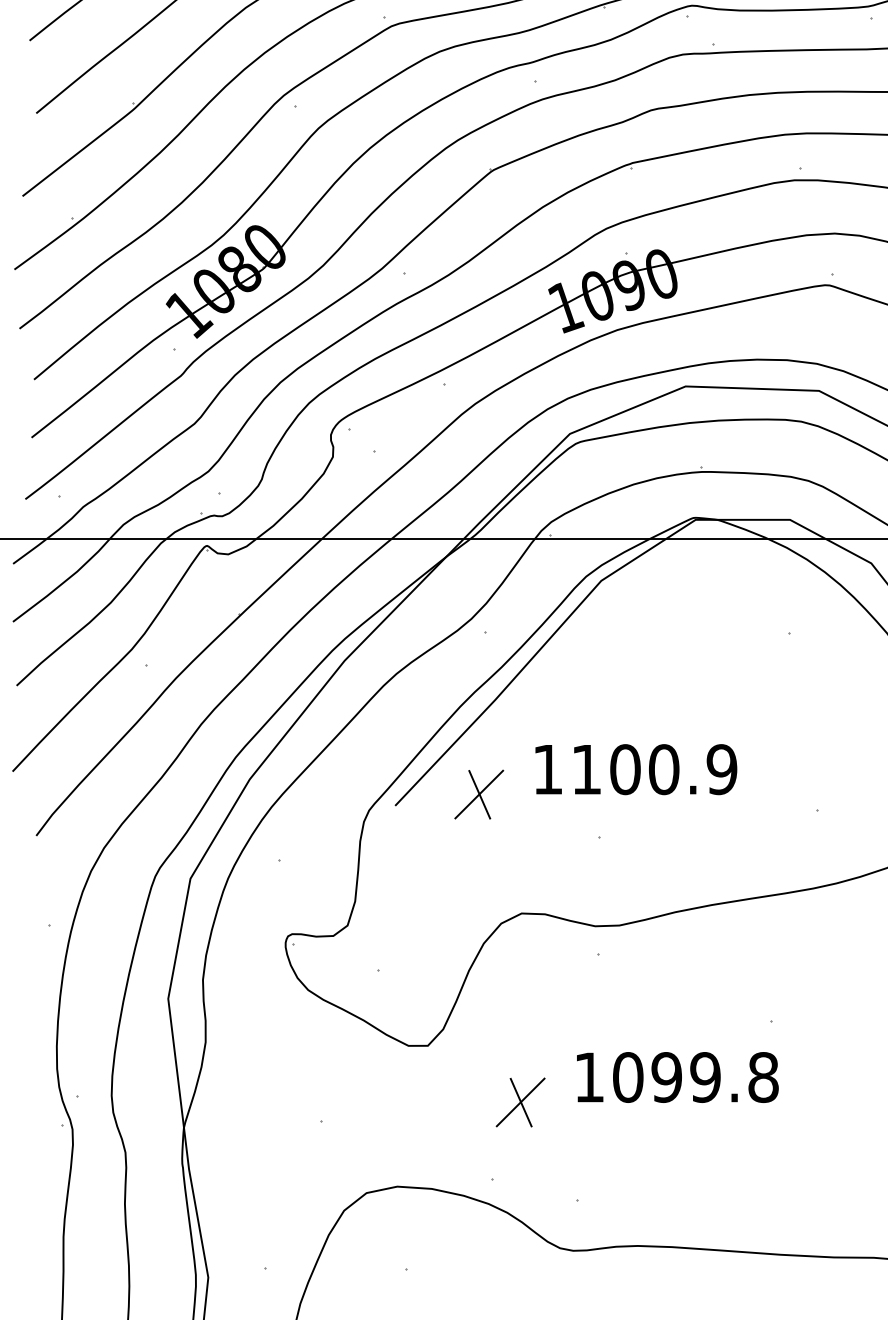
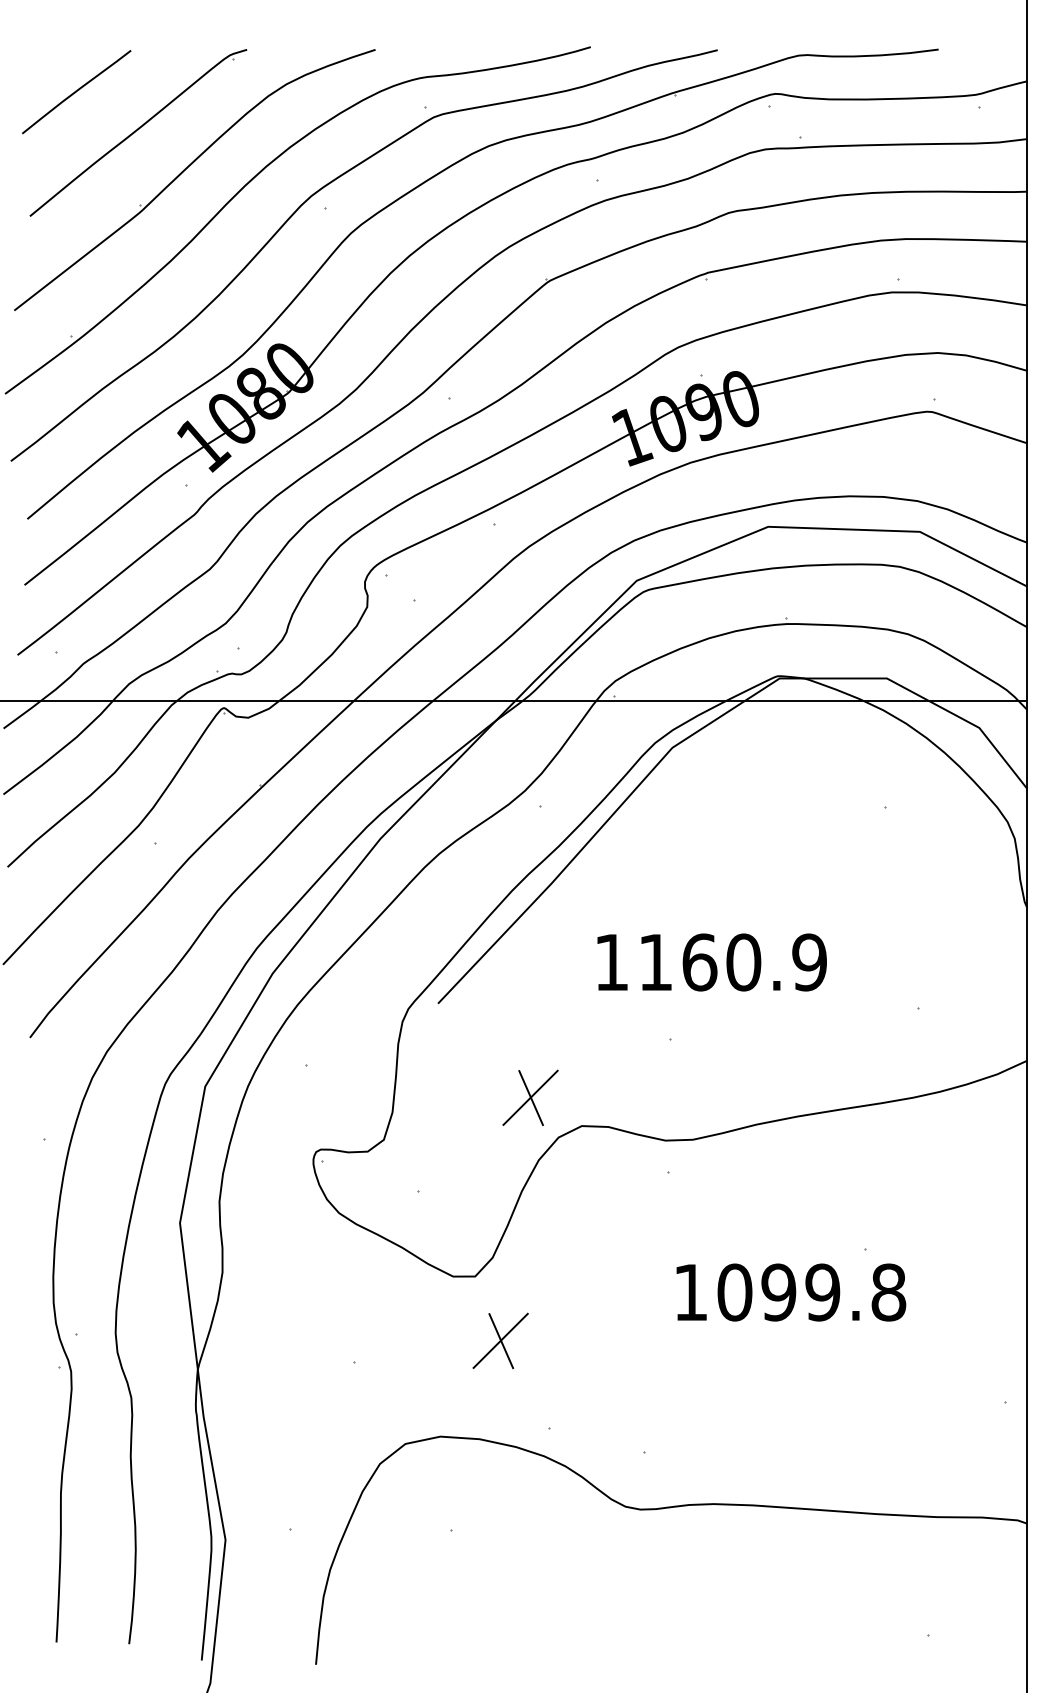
text: (625, 769) -> (699, 962), 1100.9 -> 1160.9
part: (479, 794) -> (530, 1097), moved
text: (677, 1077) -> (791, 1292), moved
part: (520, 1102) -> (500, 1340), moved

